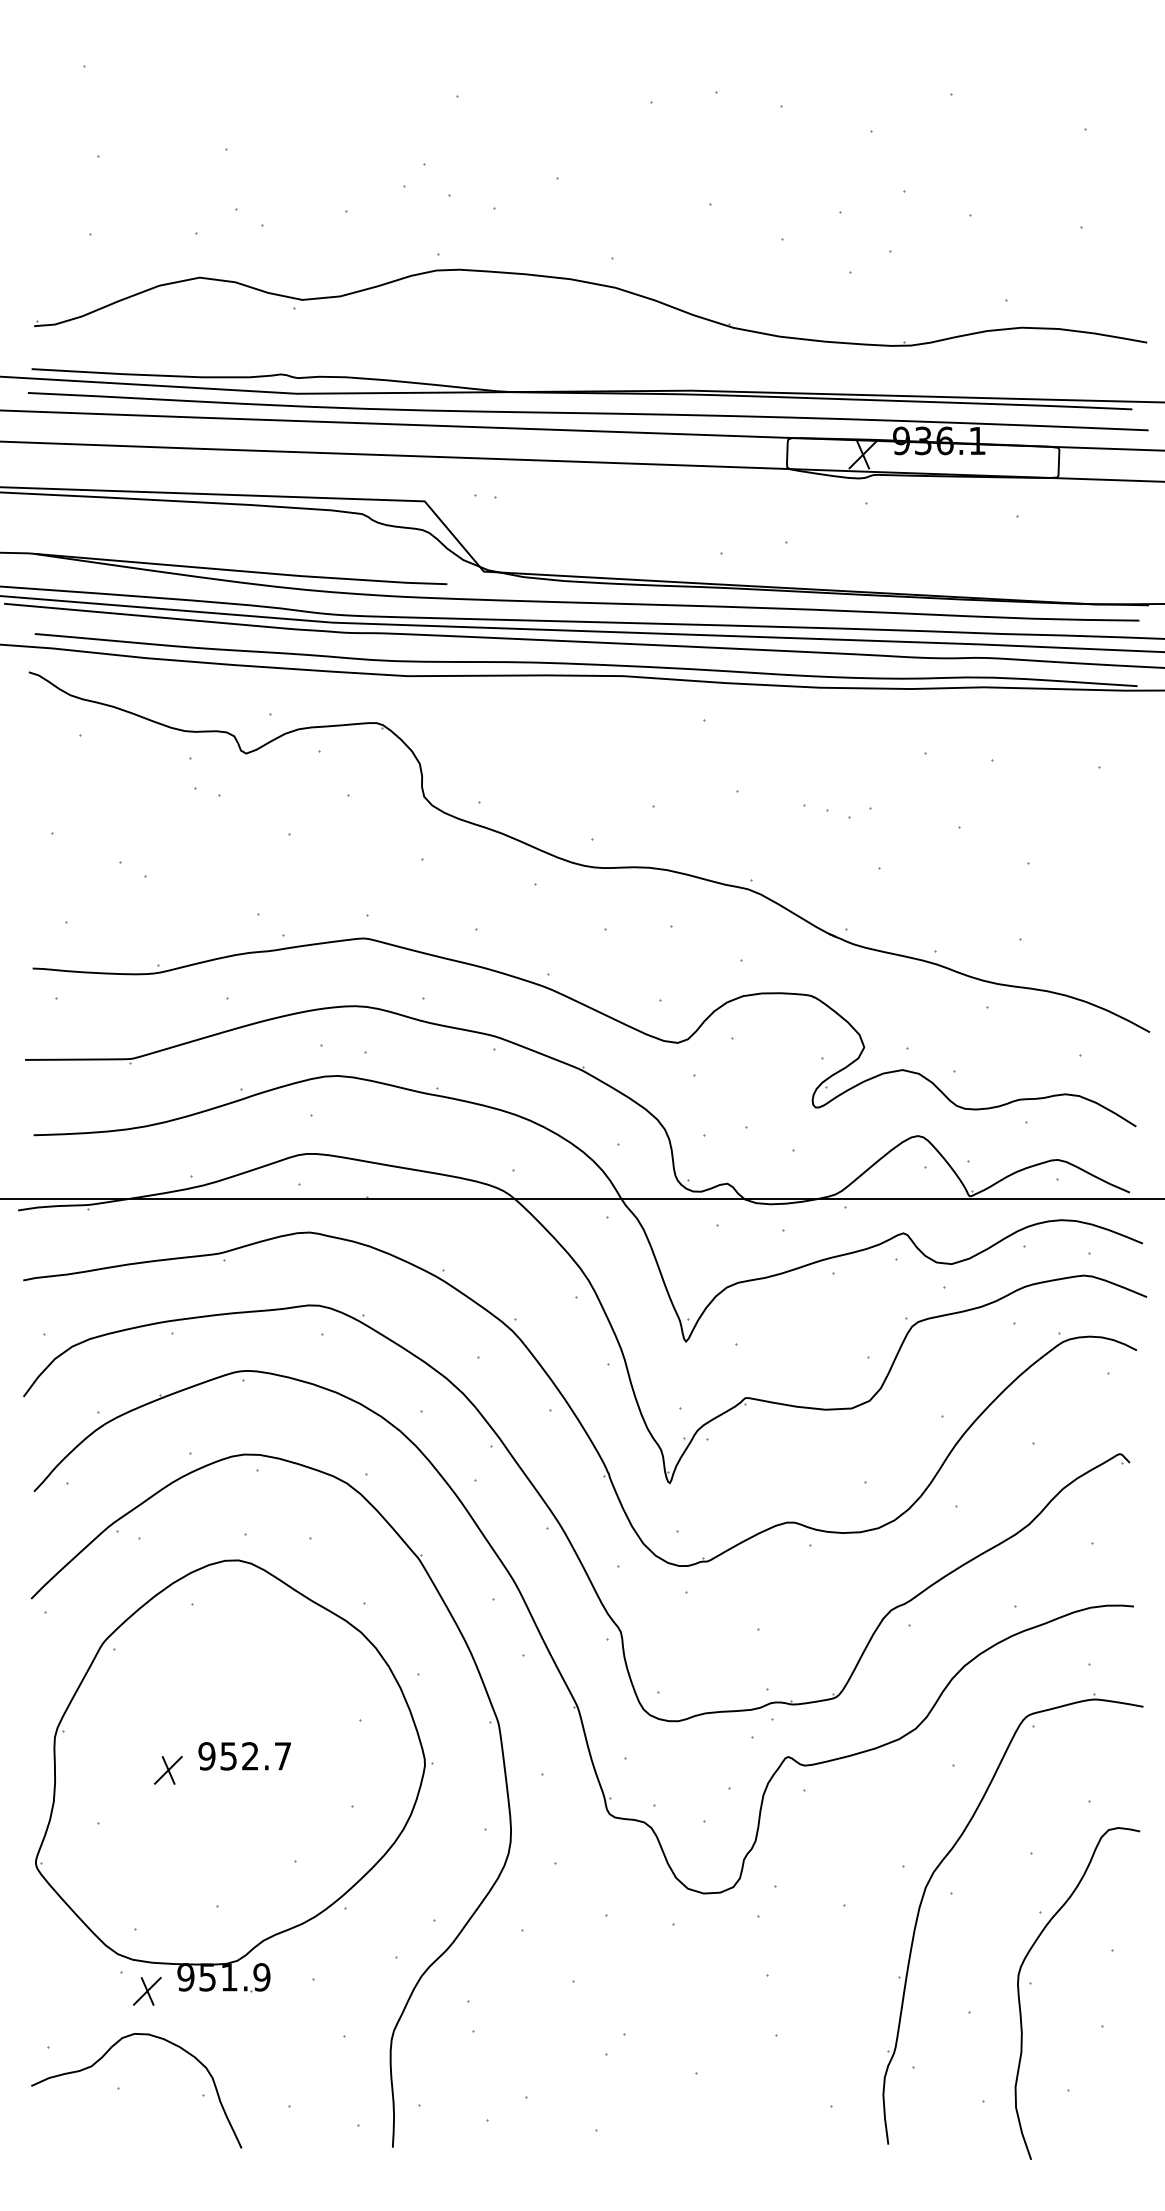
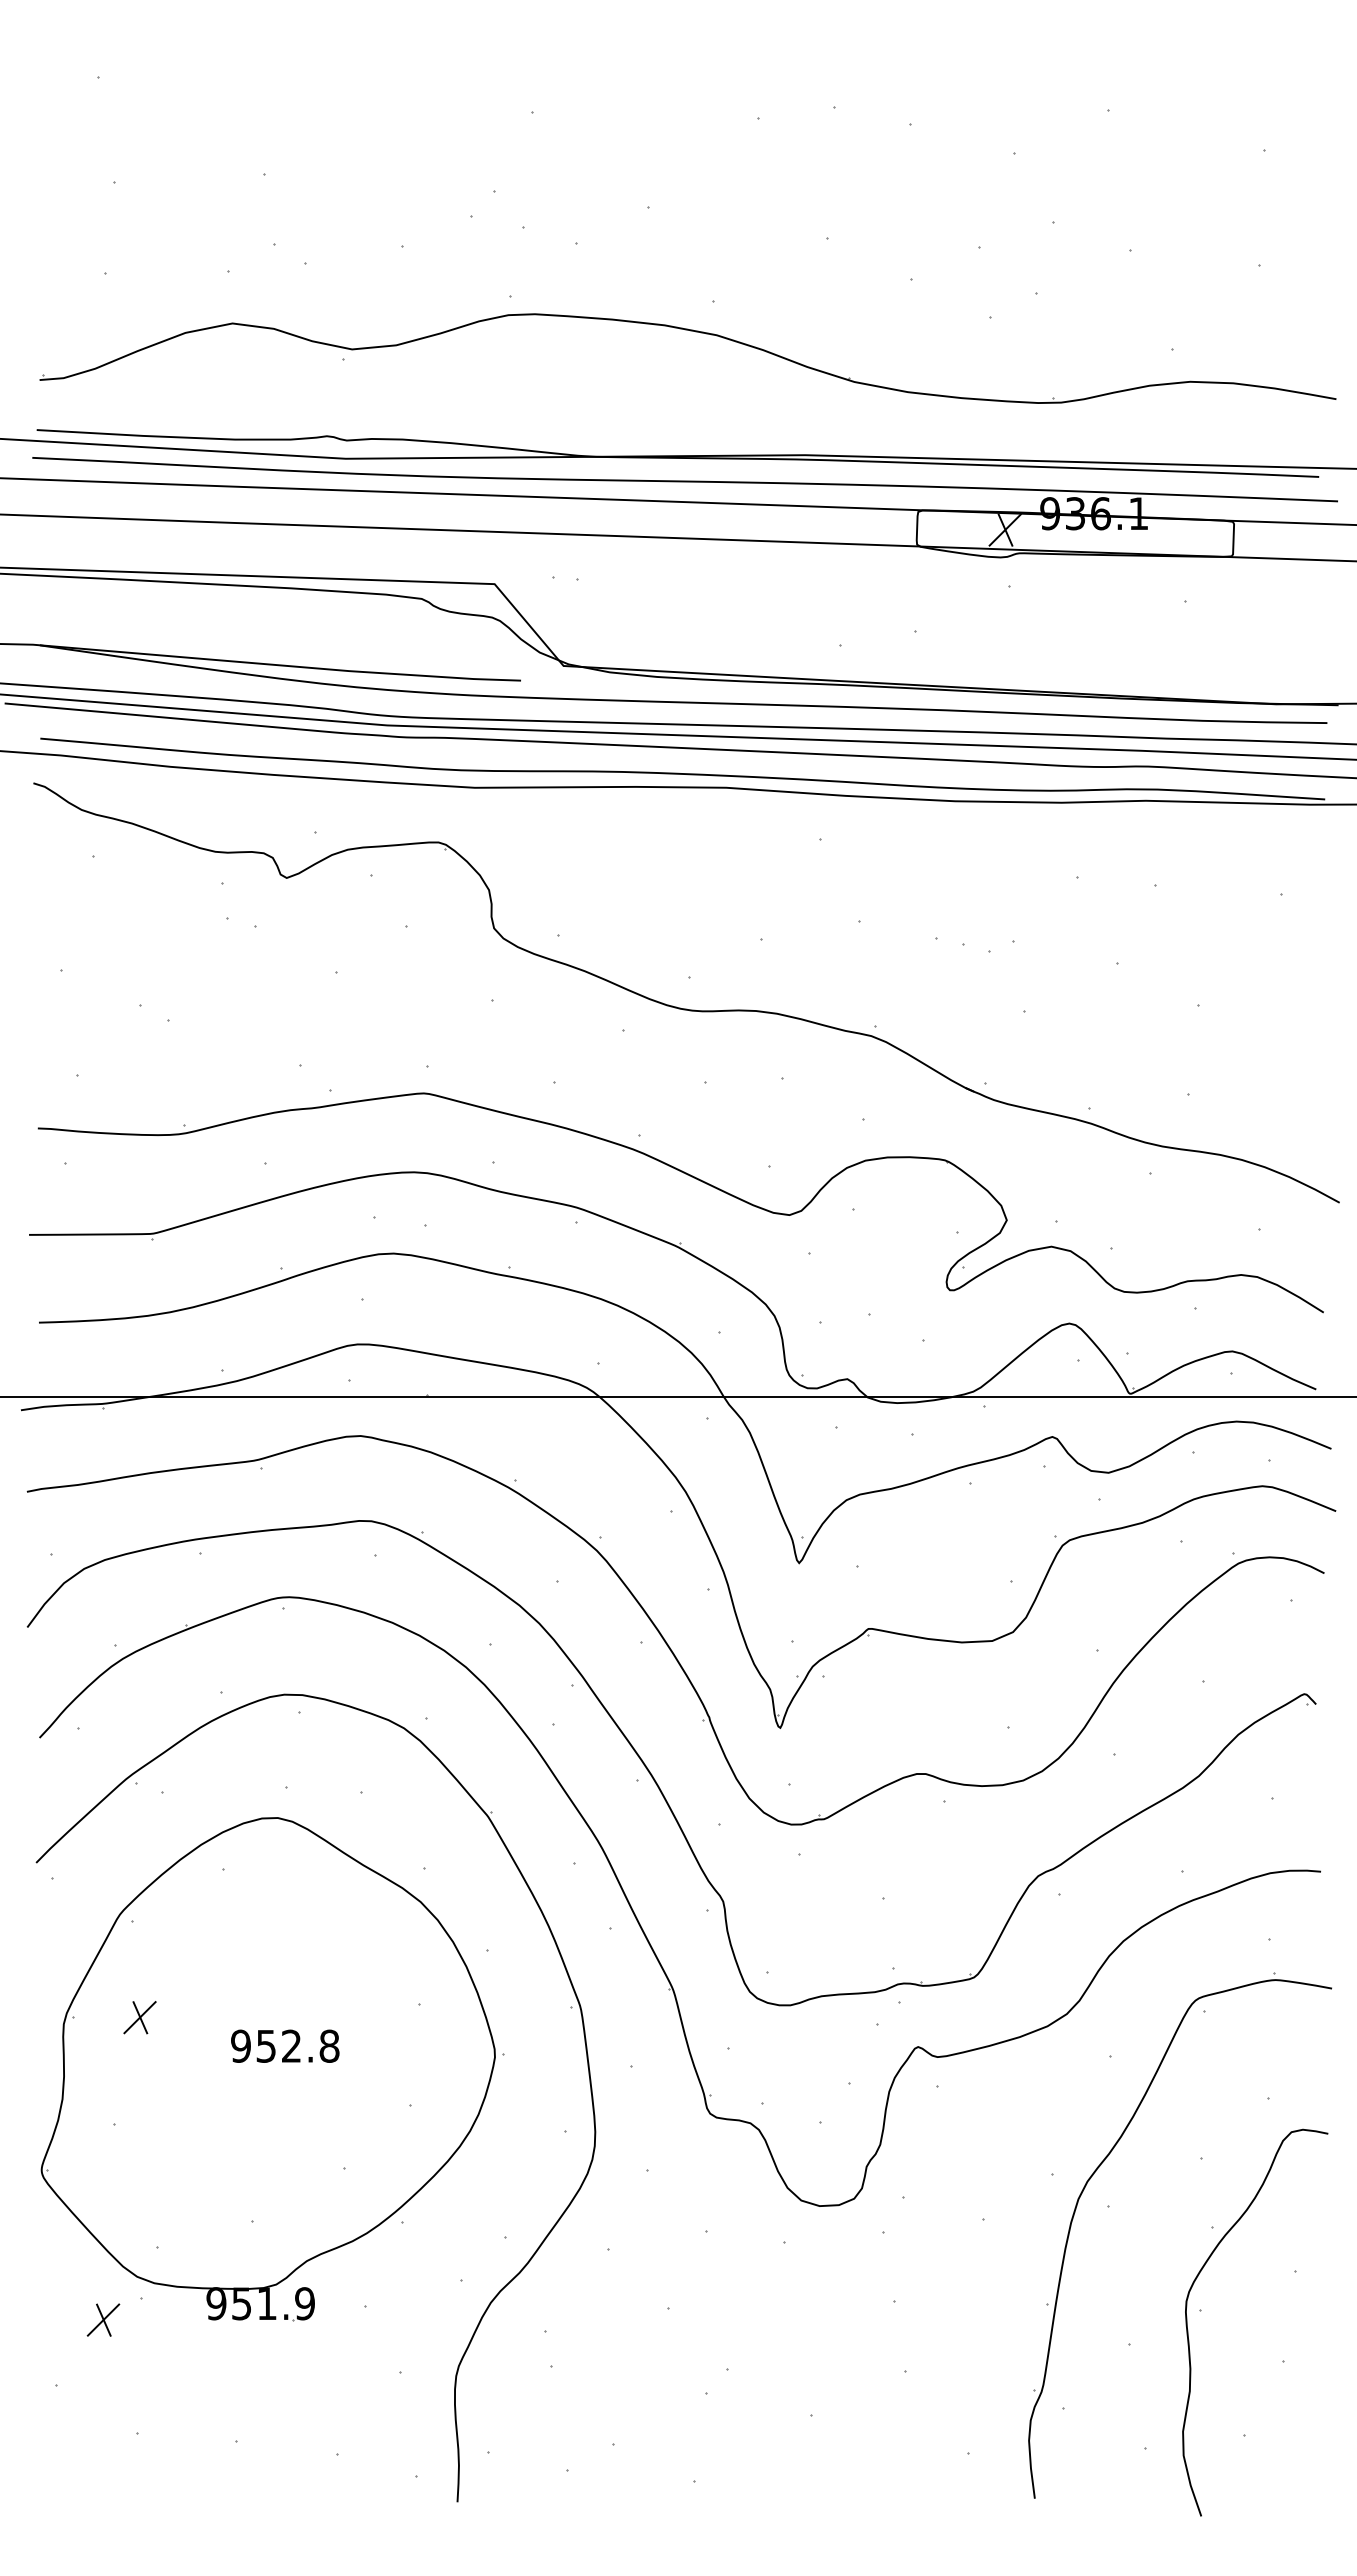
text: (282, 1755) -> (329, 2045), 952.7 -> 952.8
part: (167, 1770) -> (139, 2017), moved
part: (147, 1990) -> (103, 2319), moved
curve: (103, 2056) -> (120, 2396), removed

